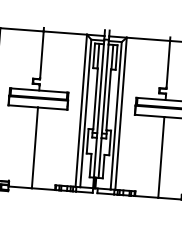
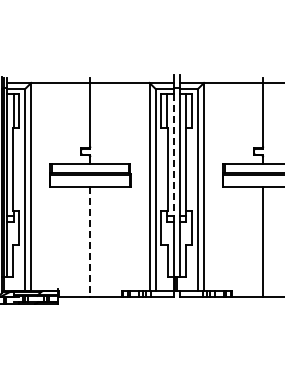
line: (100, 91) -> (173, 158), solid -> dashed
line: (34, 148) -> (90, 242), solid -> dashed

